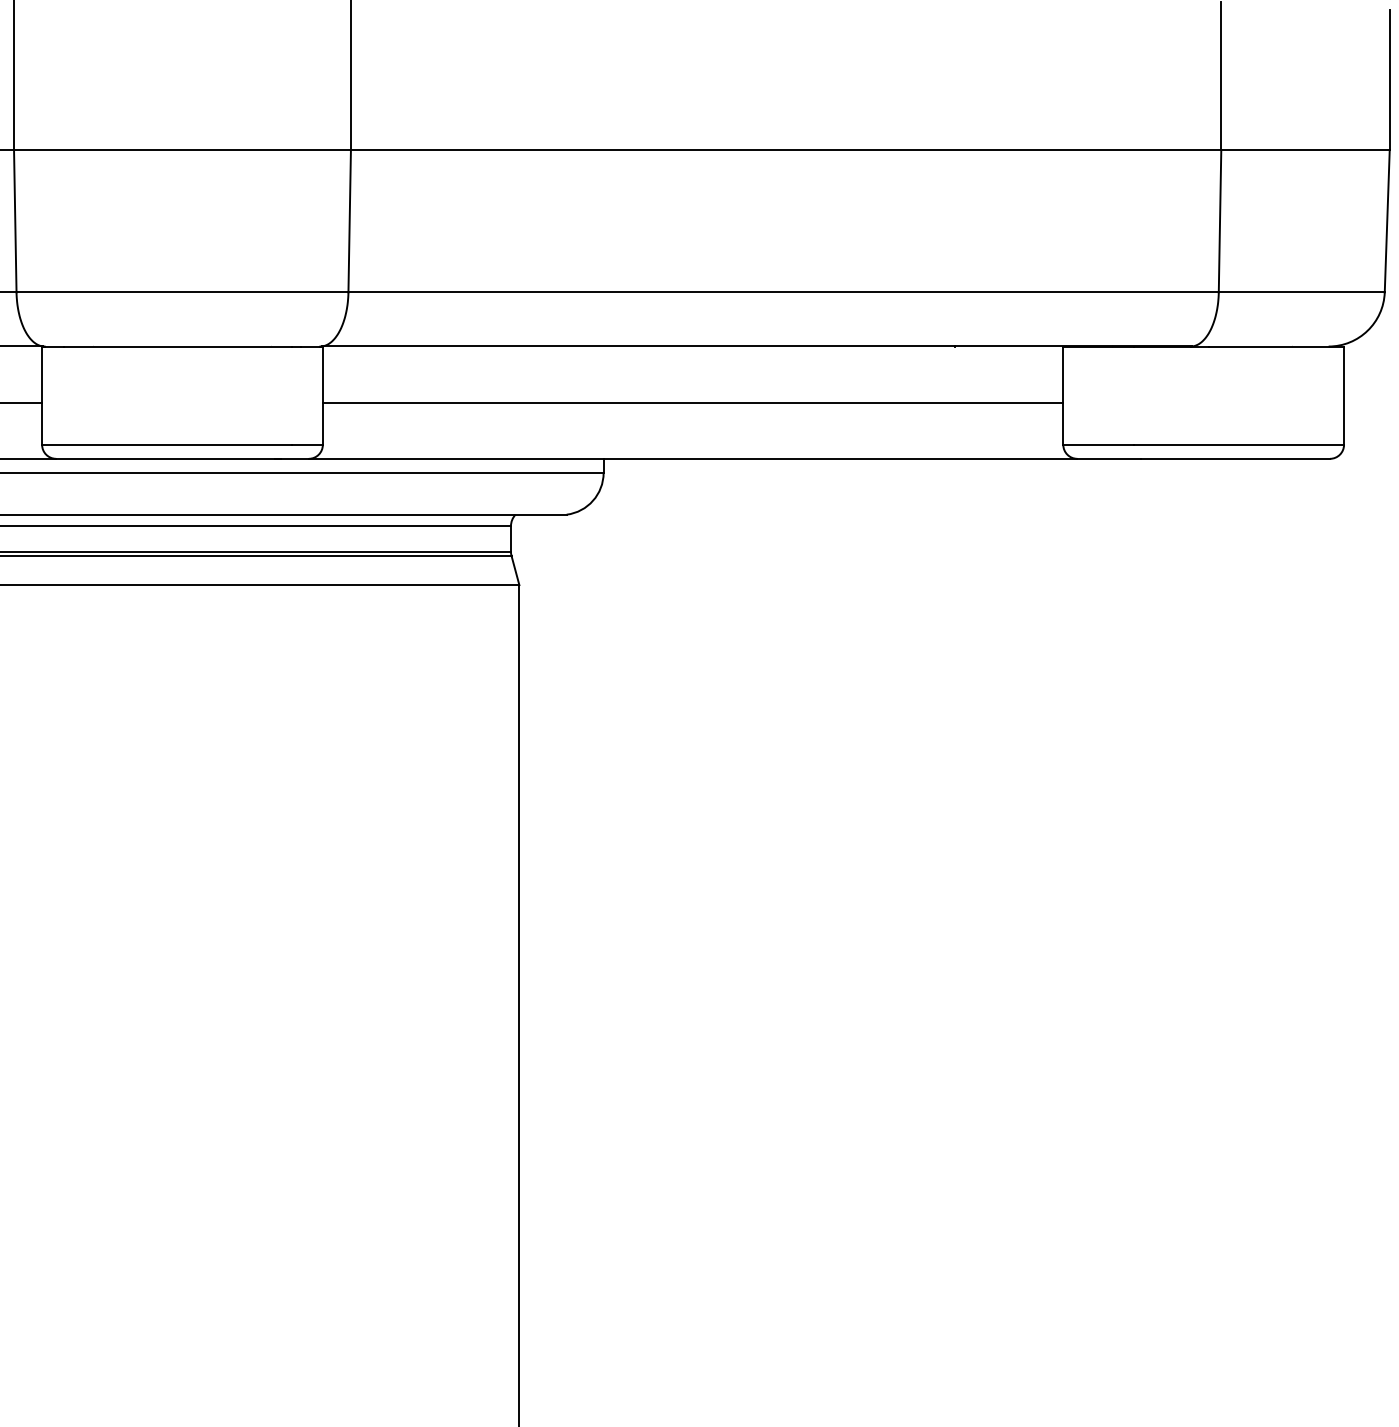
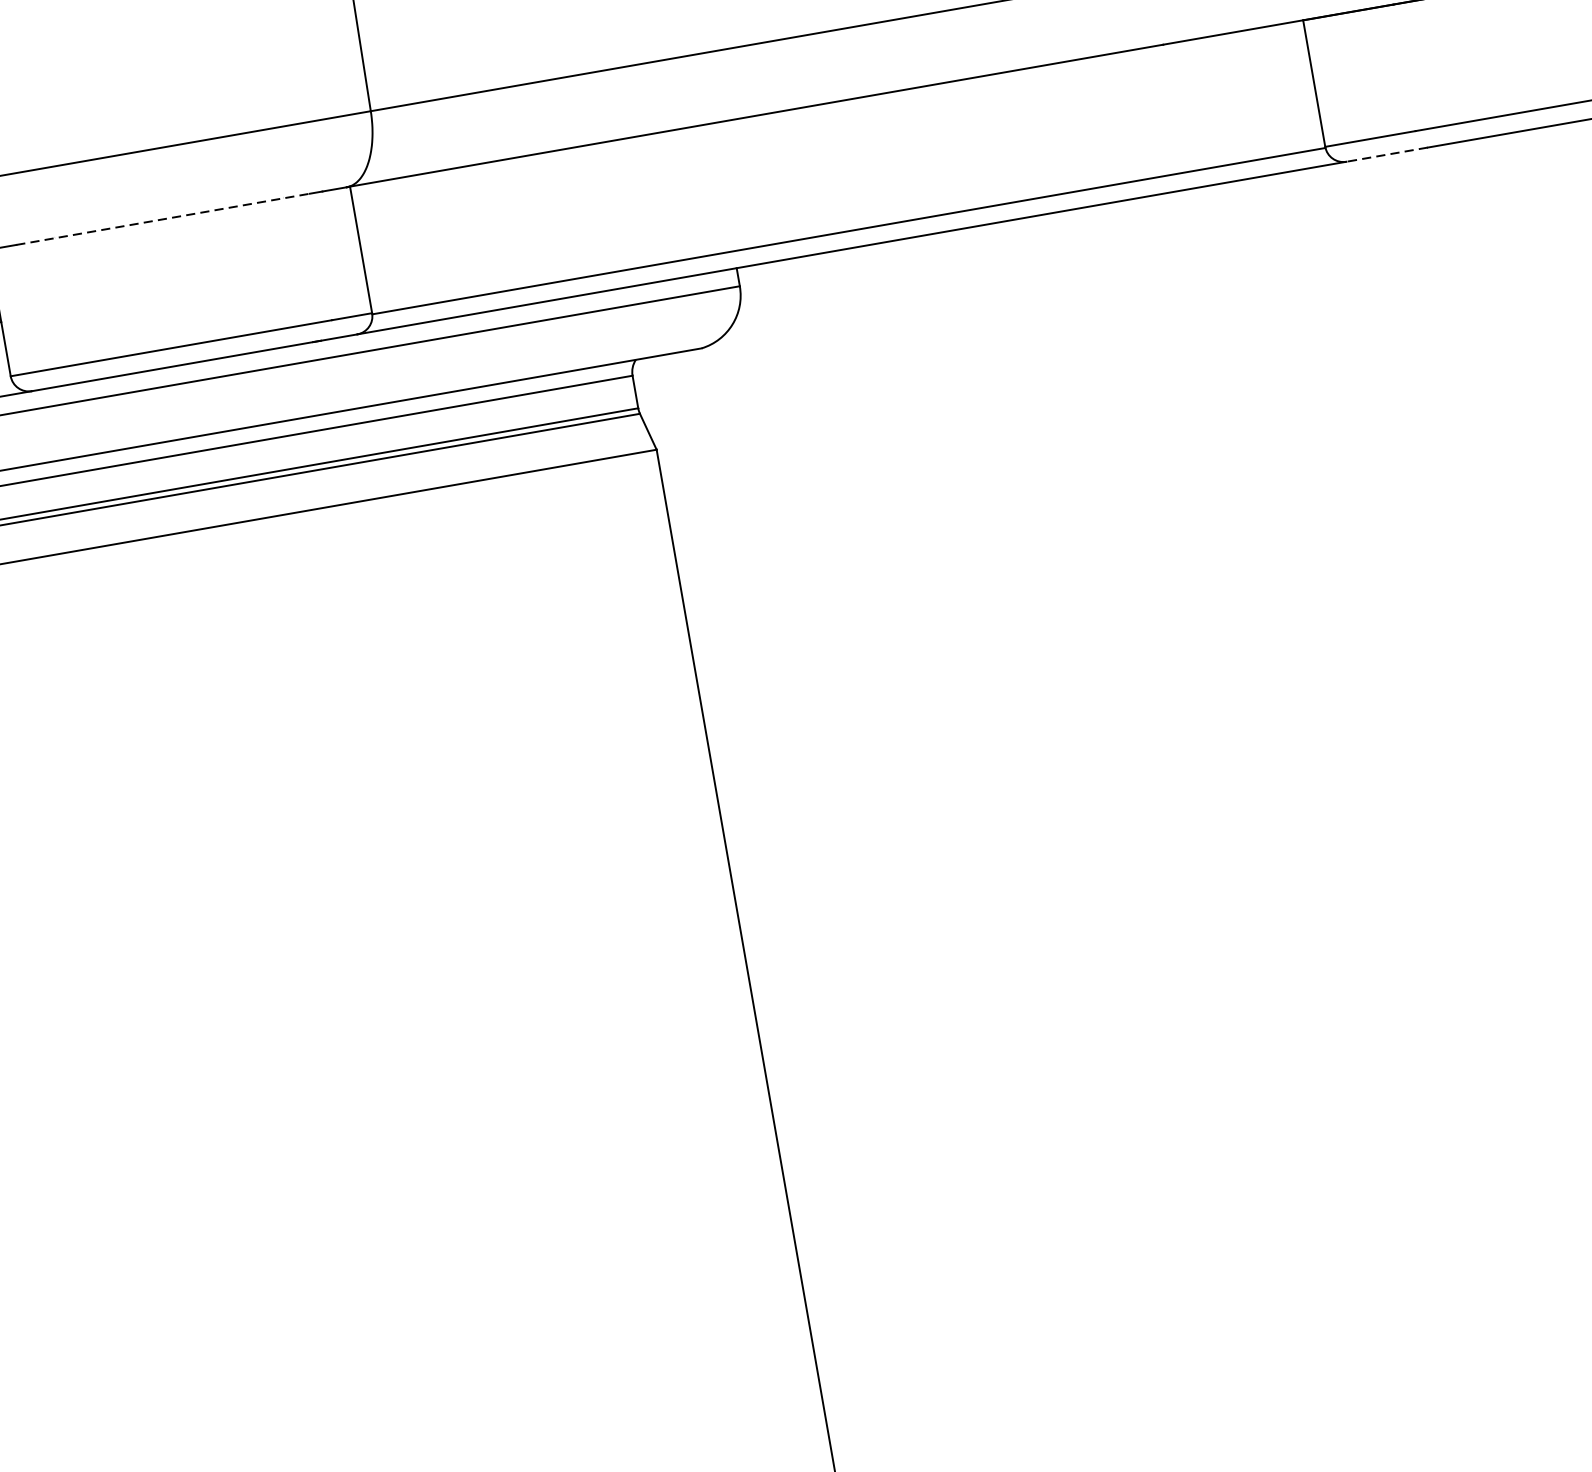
line: (178, 346) -> (164, 219), solid -> dashed
line: (692, 402) -> (848, 231), moved
line: (1108, 458) -> (1386, 154), solid -> dashed

